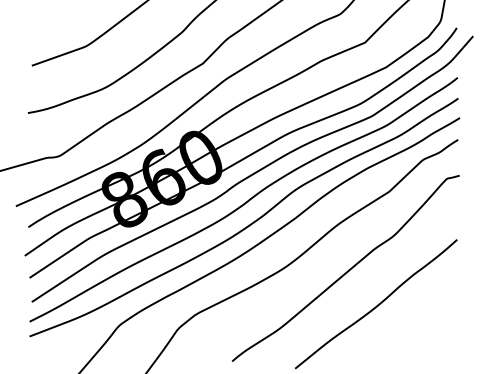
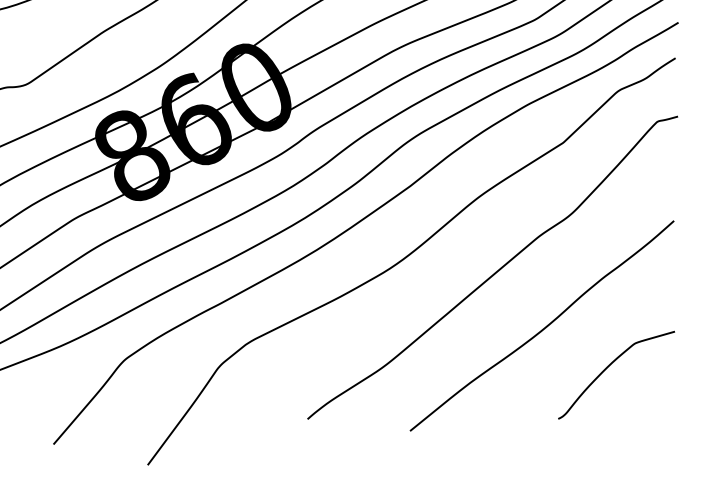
curve: (417, 329) -> (609, 367), added

